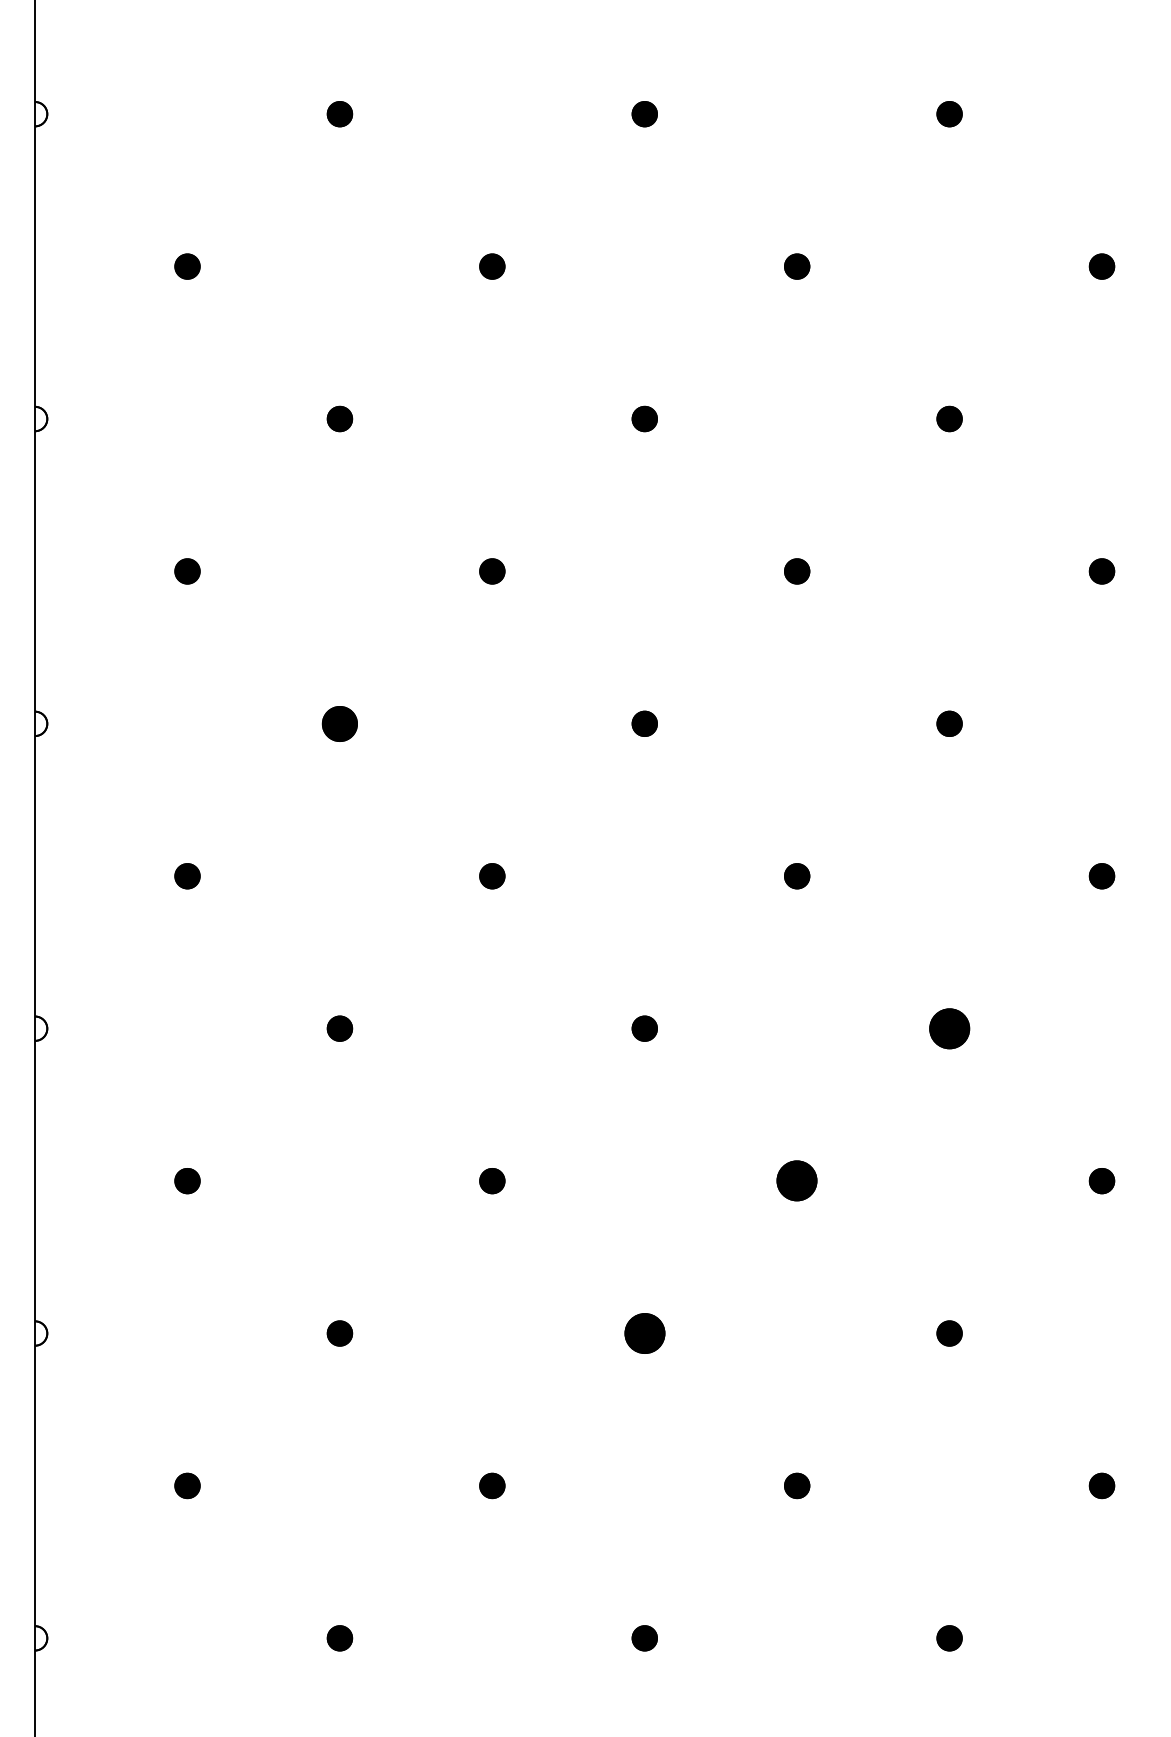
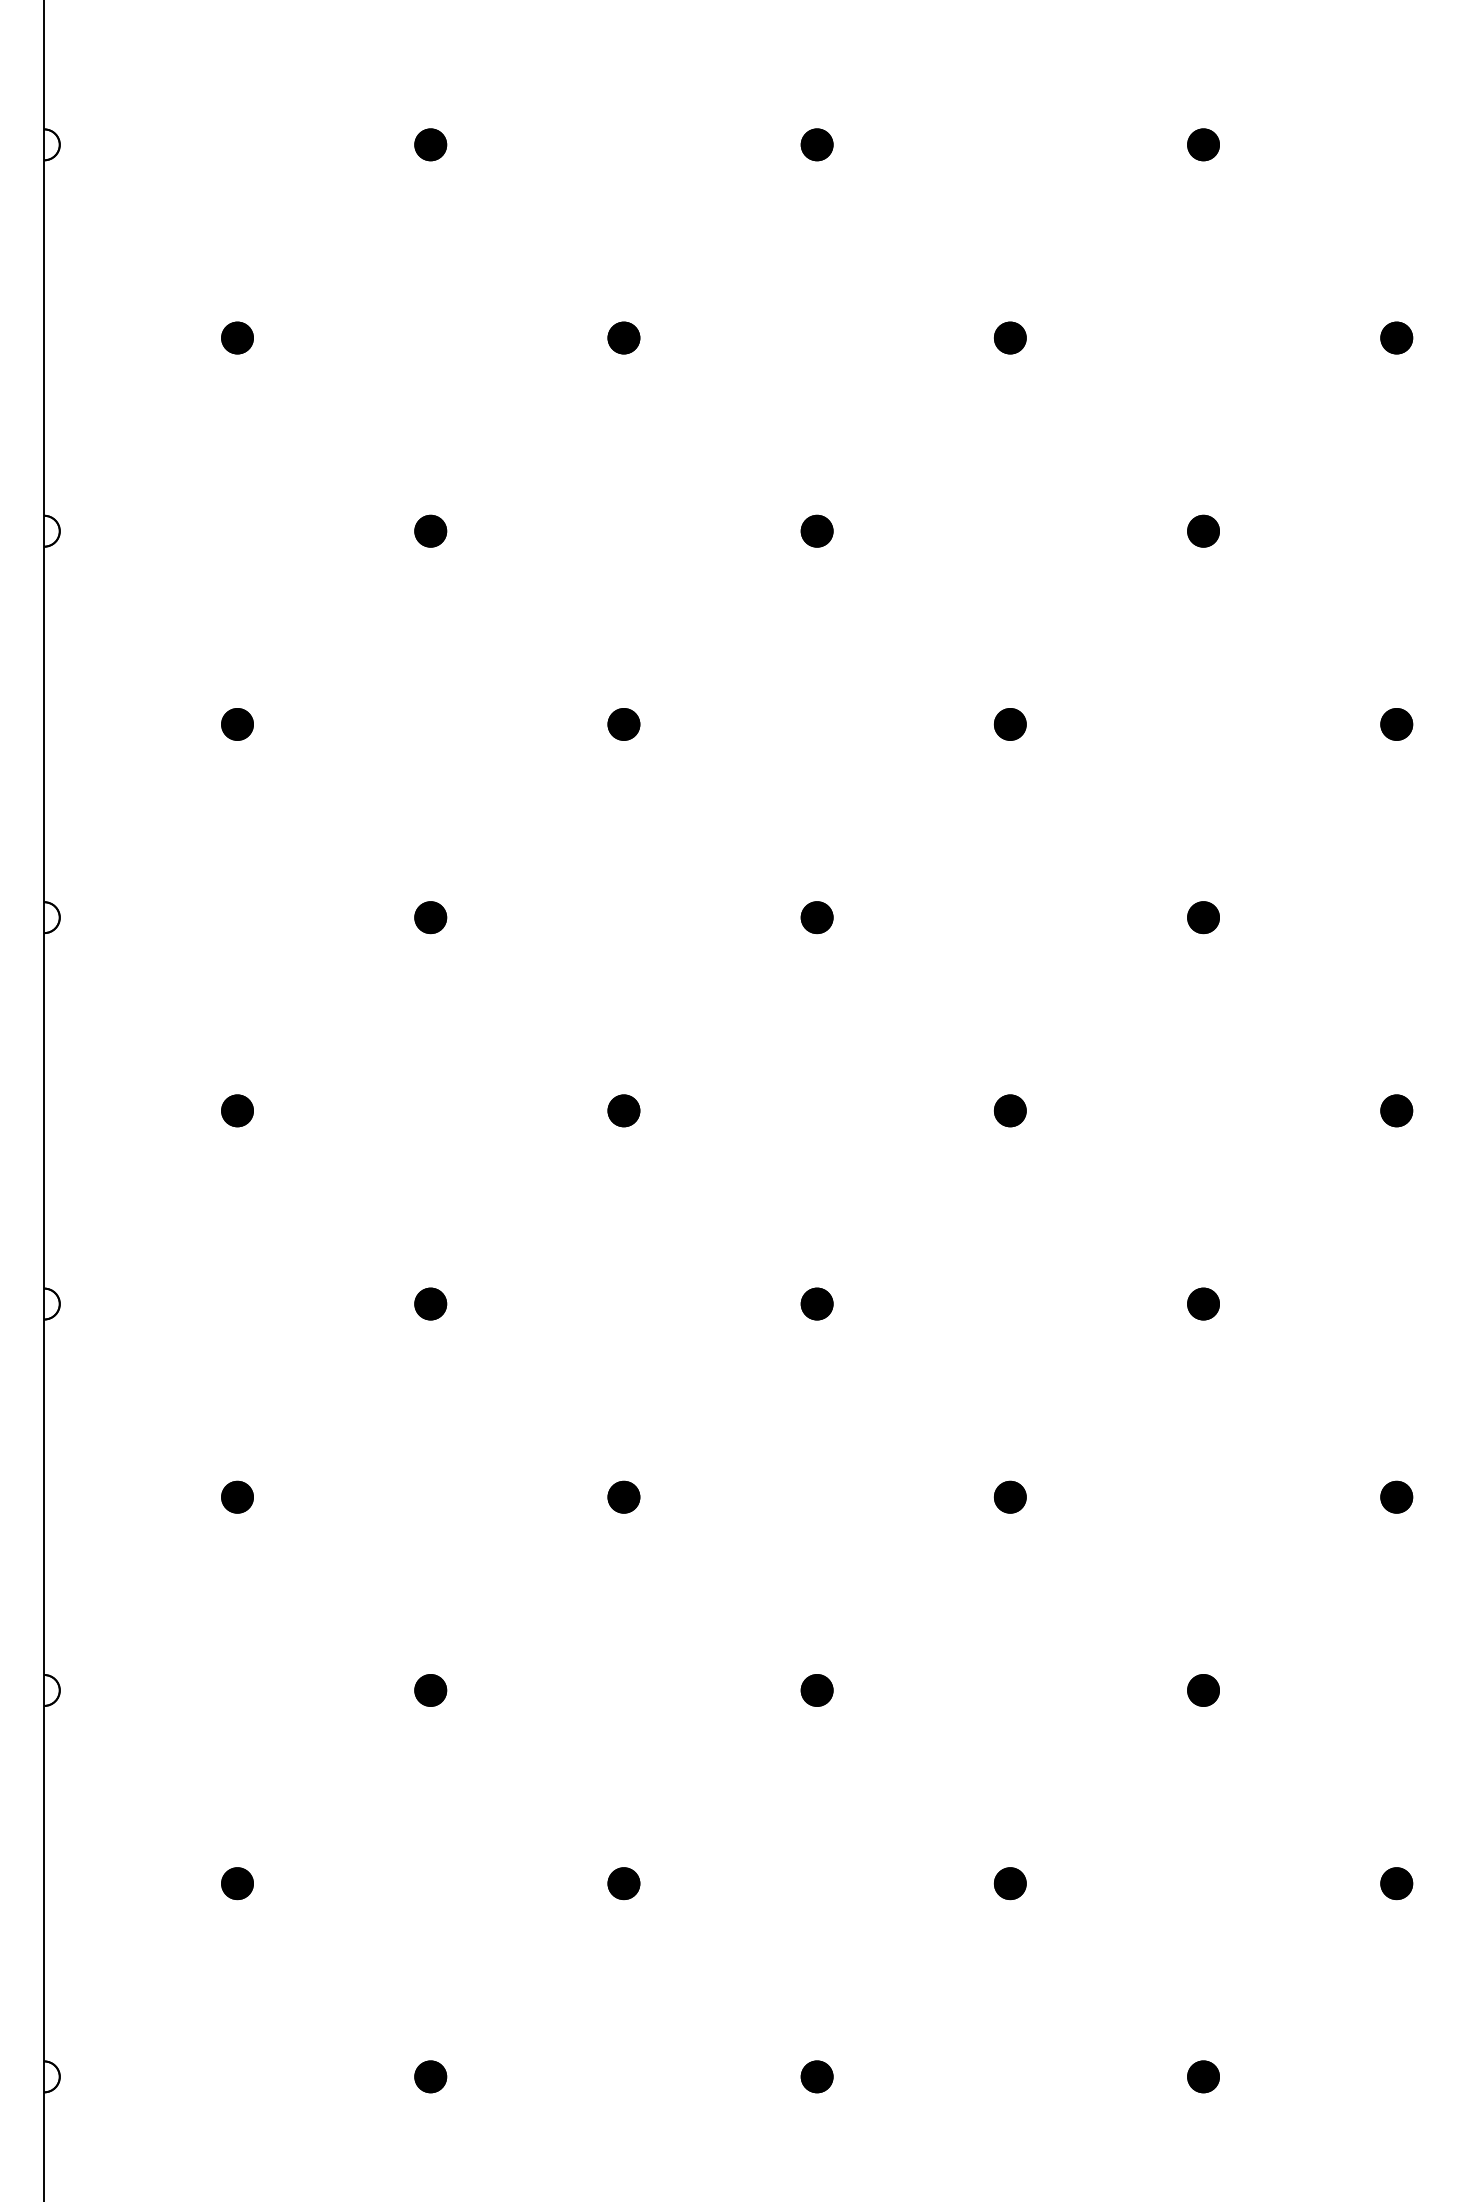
part: (339, 723) -> (430, 917), size x0.71
part: (949, 1028) -> (1203, 1303), size x0.62
part: (797, 1181) -> (1010, 1497), size x0.62
part: (644, 1333) -> (816, 1690), size x0.62

